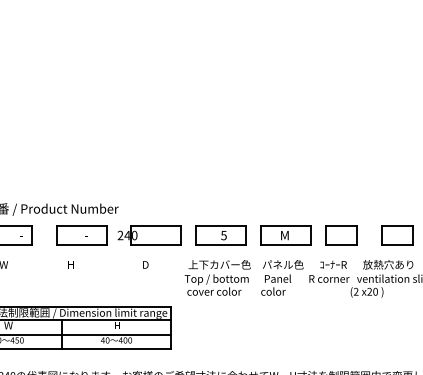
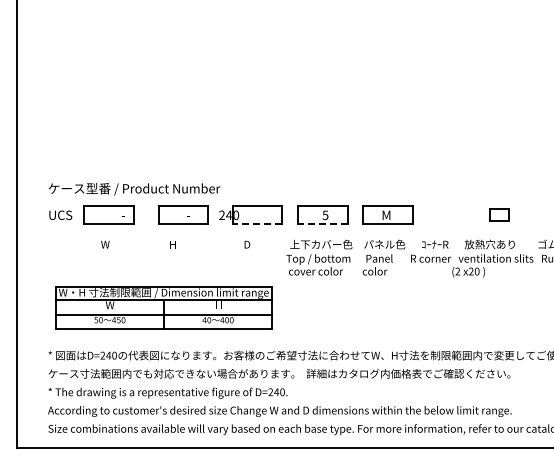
part: (341, 234) -> (443, 214), removed
part: (397, 234) -> (499, 214), size x0.6
line: (155, 244) -> (257, 224), solid -> dashed
line: (220, 244) -> (322, 224), solid -> dashed

